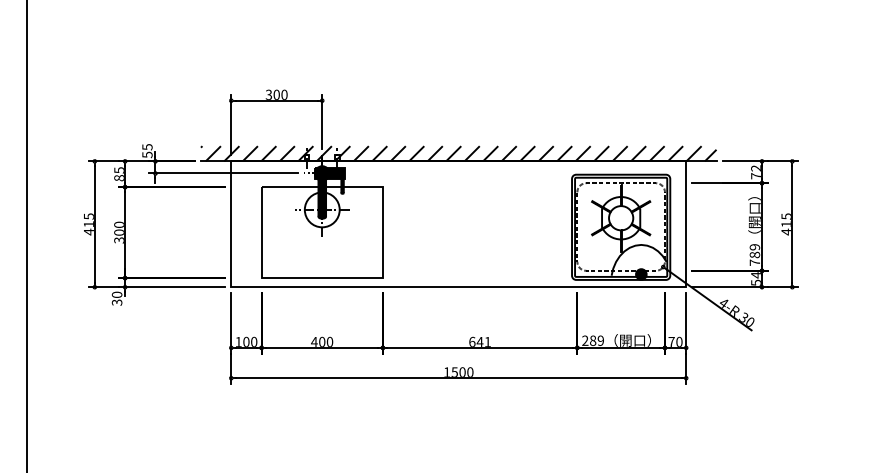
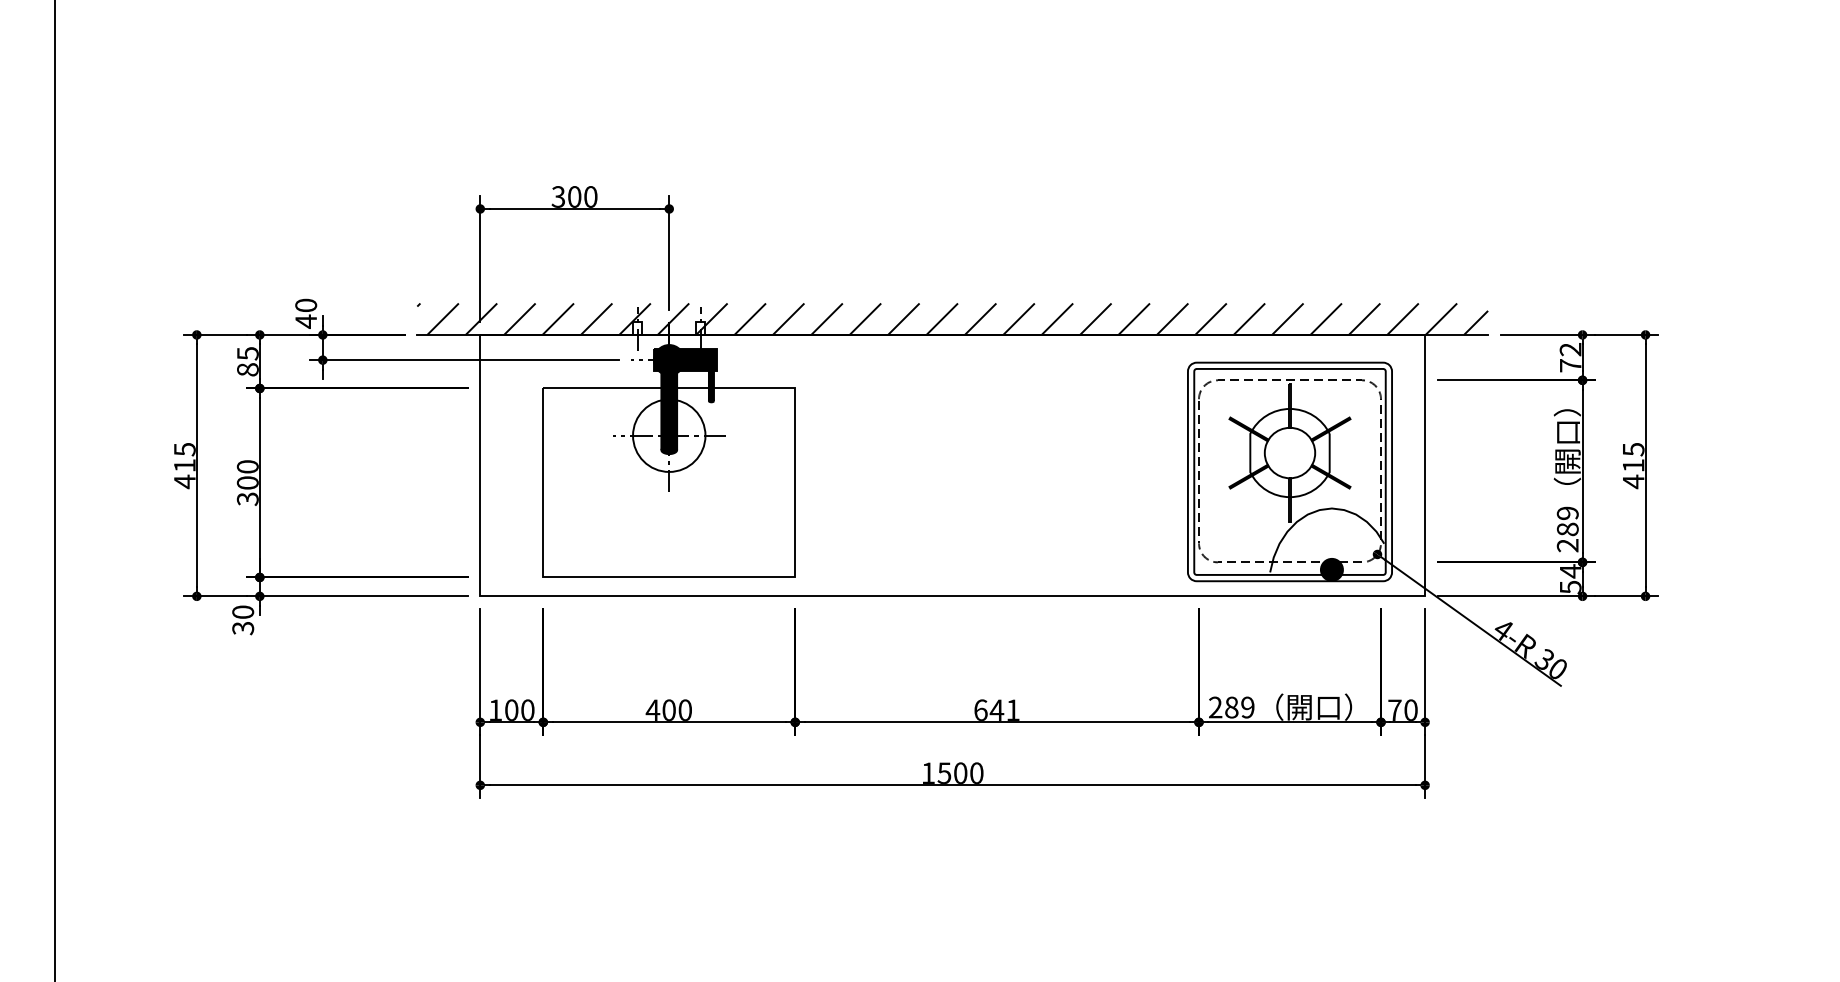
text: (147, 151) -> (306, 314), 55 -> 40
text: (754, 262) -> (1566, 544), 789 -> 289

